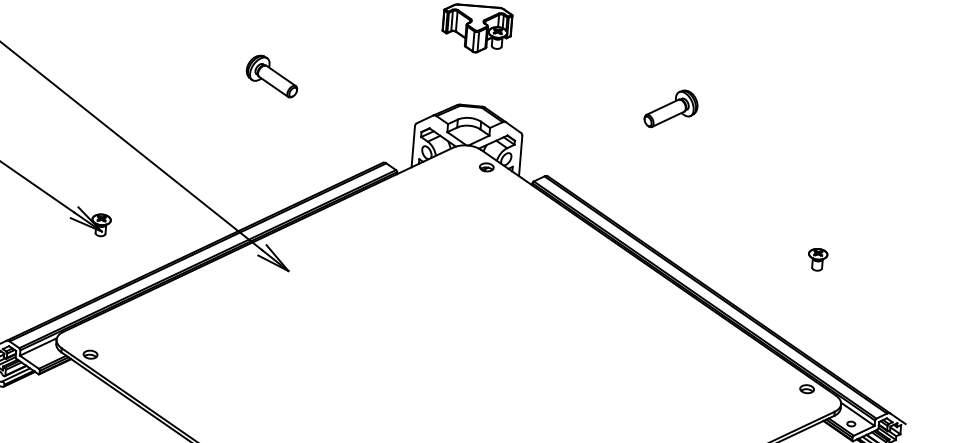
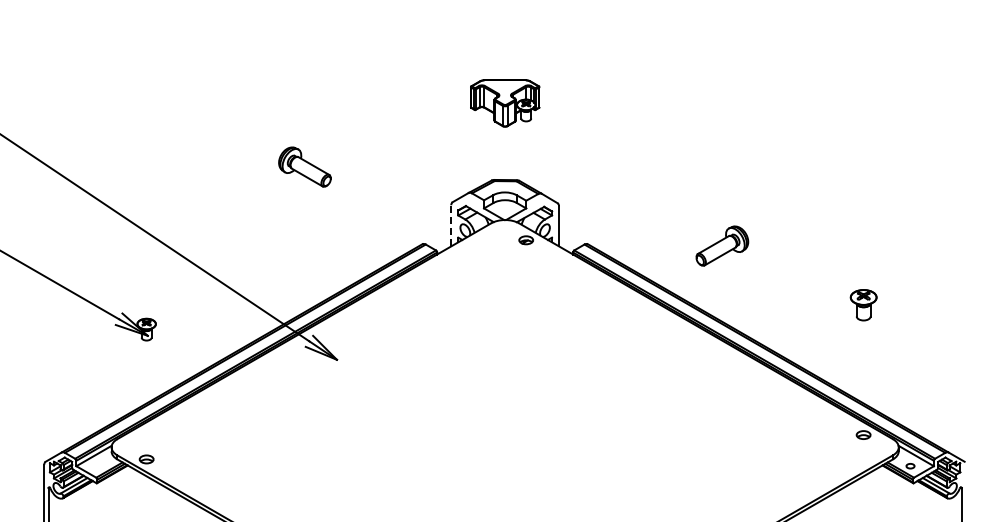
part: (671, 108) -> (722, 245), moved
line: (413, 146) -> (451, 225), solid -> dashed
part: (817, 260) -> (863, 305), size x1.4

